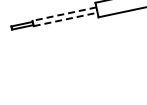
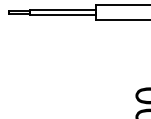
line: (63, 13) -> (62, 9), dashed -> solid
line: (65, 19) -> (62, 15), dashed -> solid

